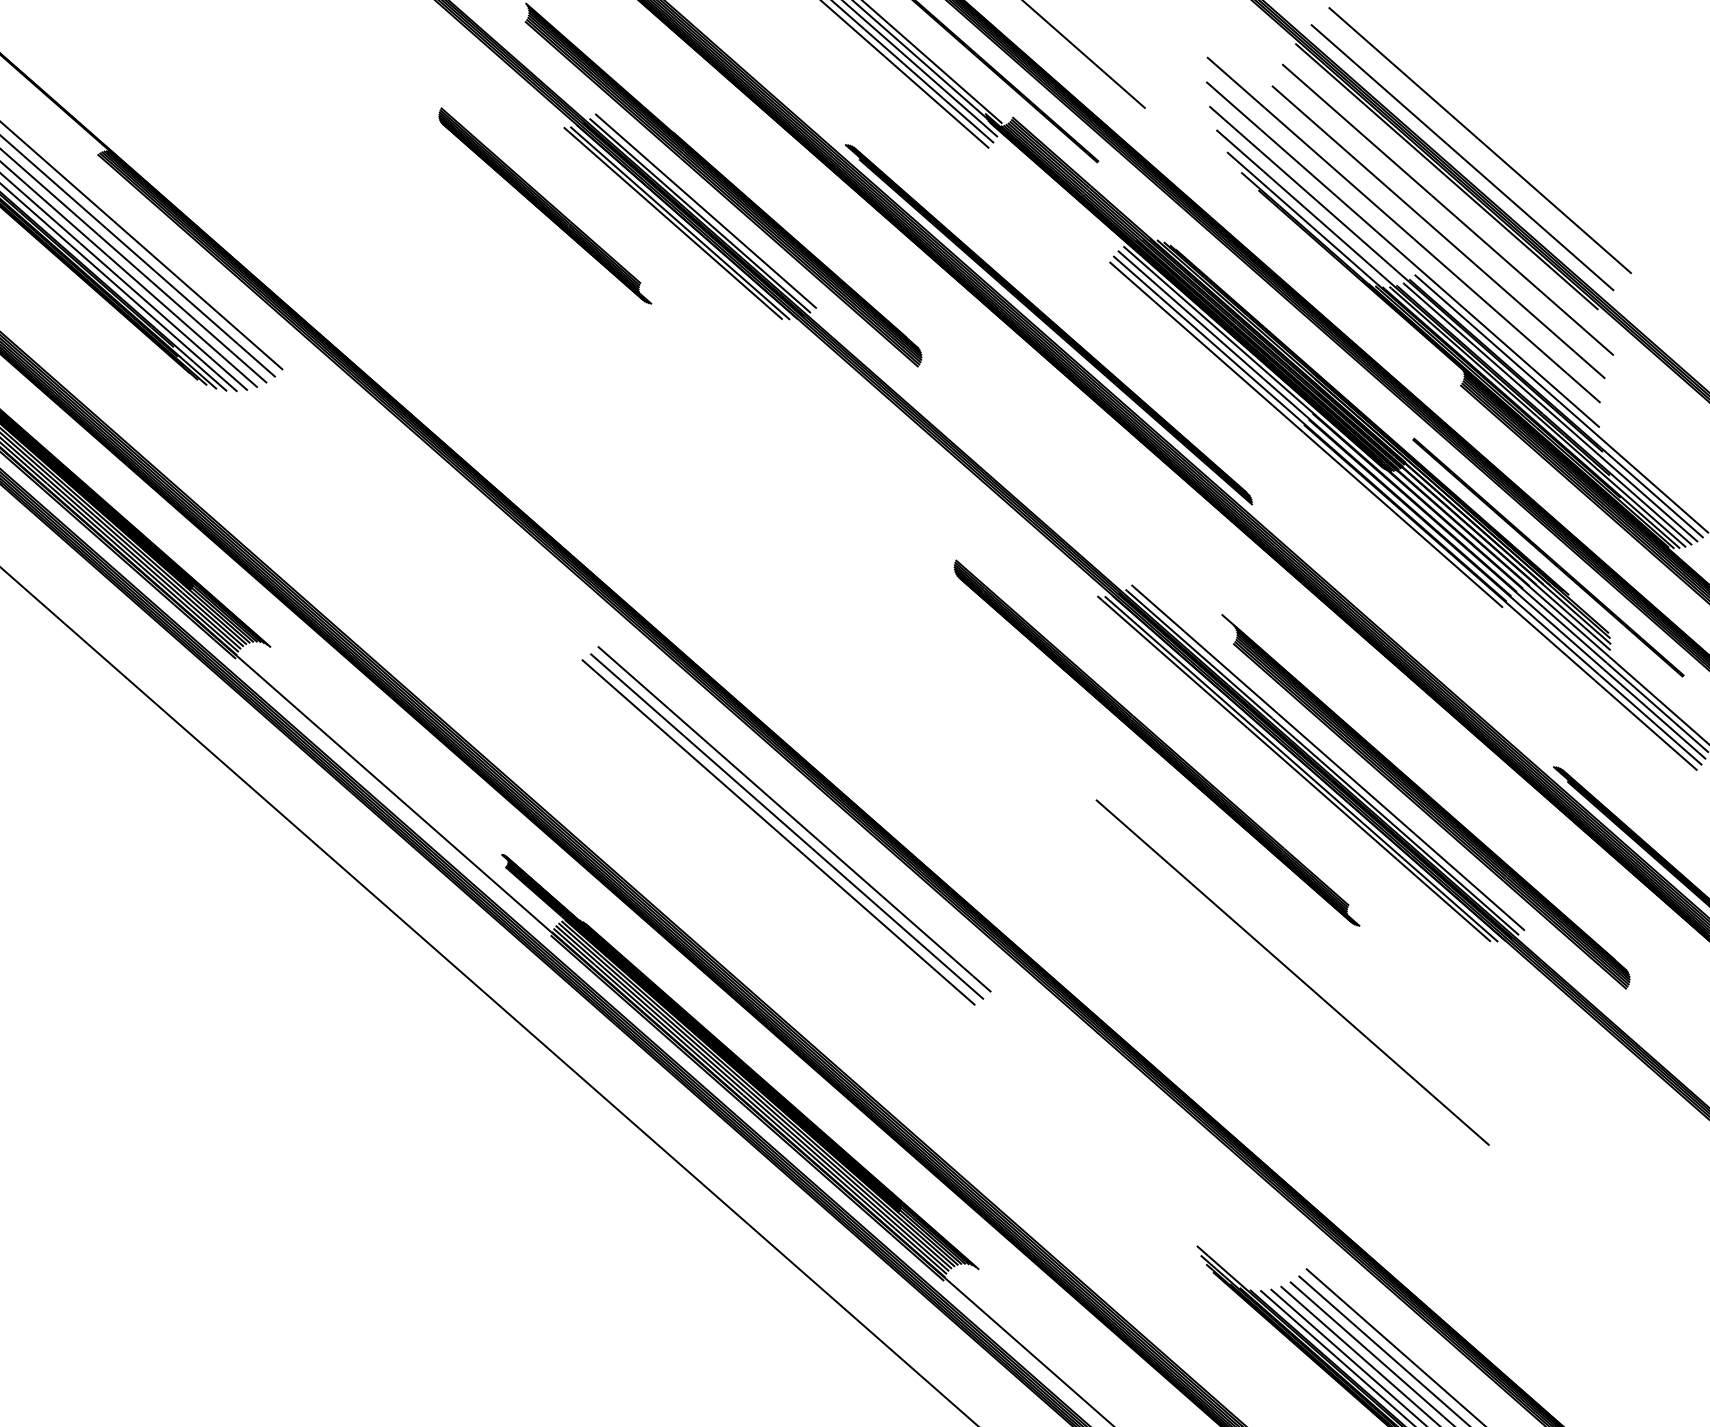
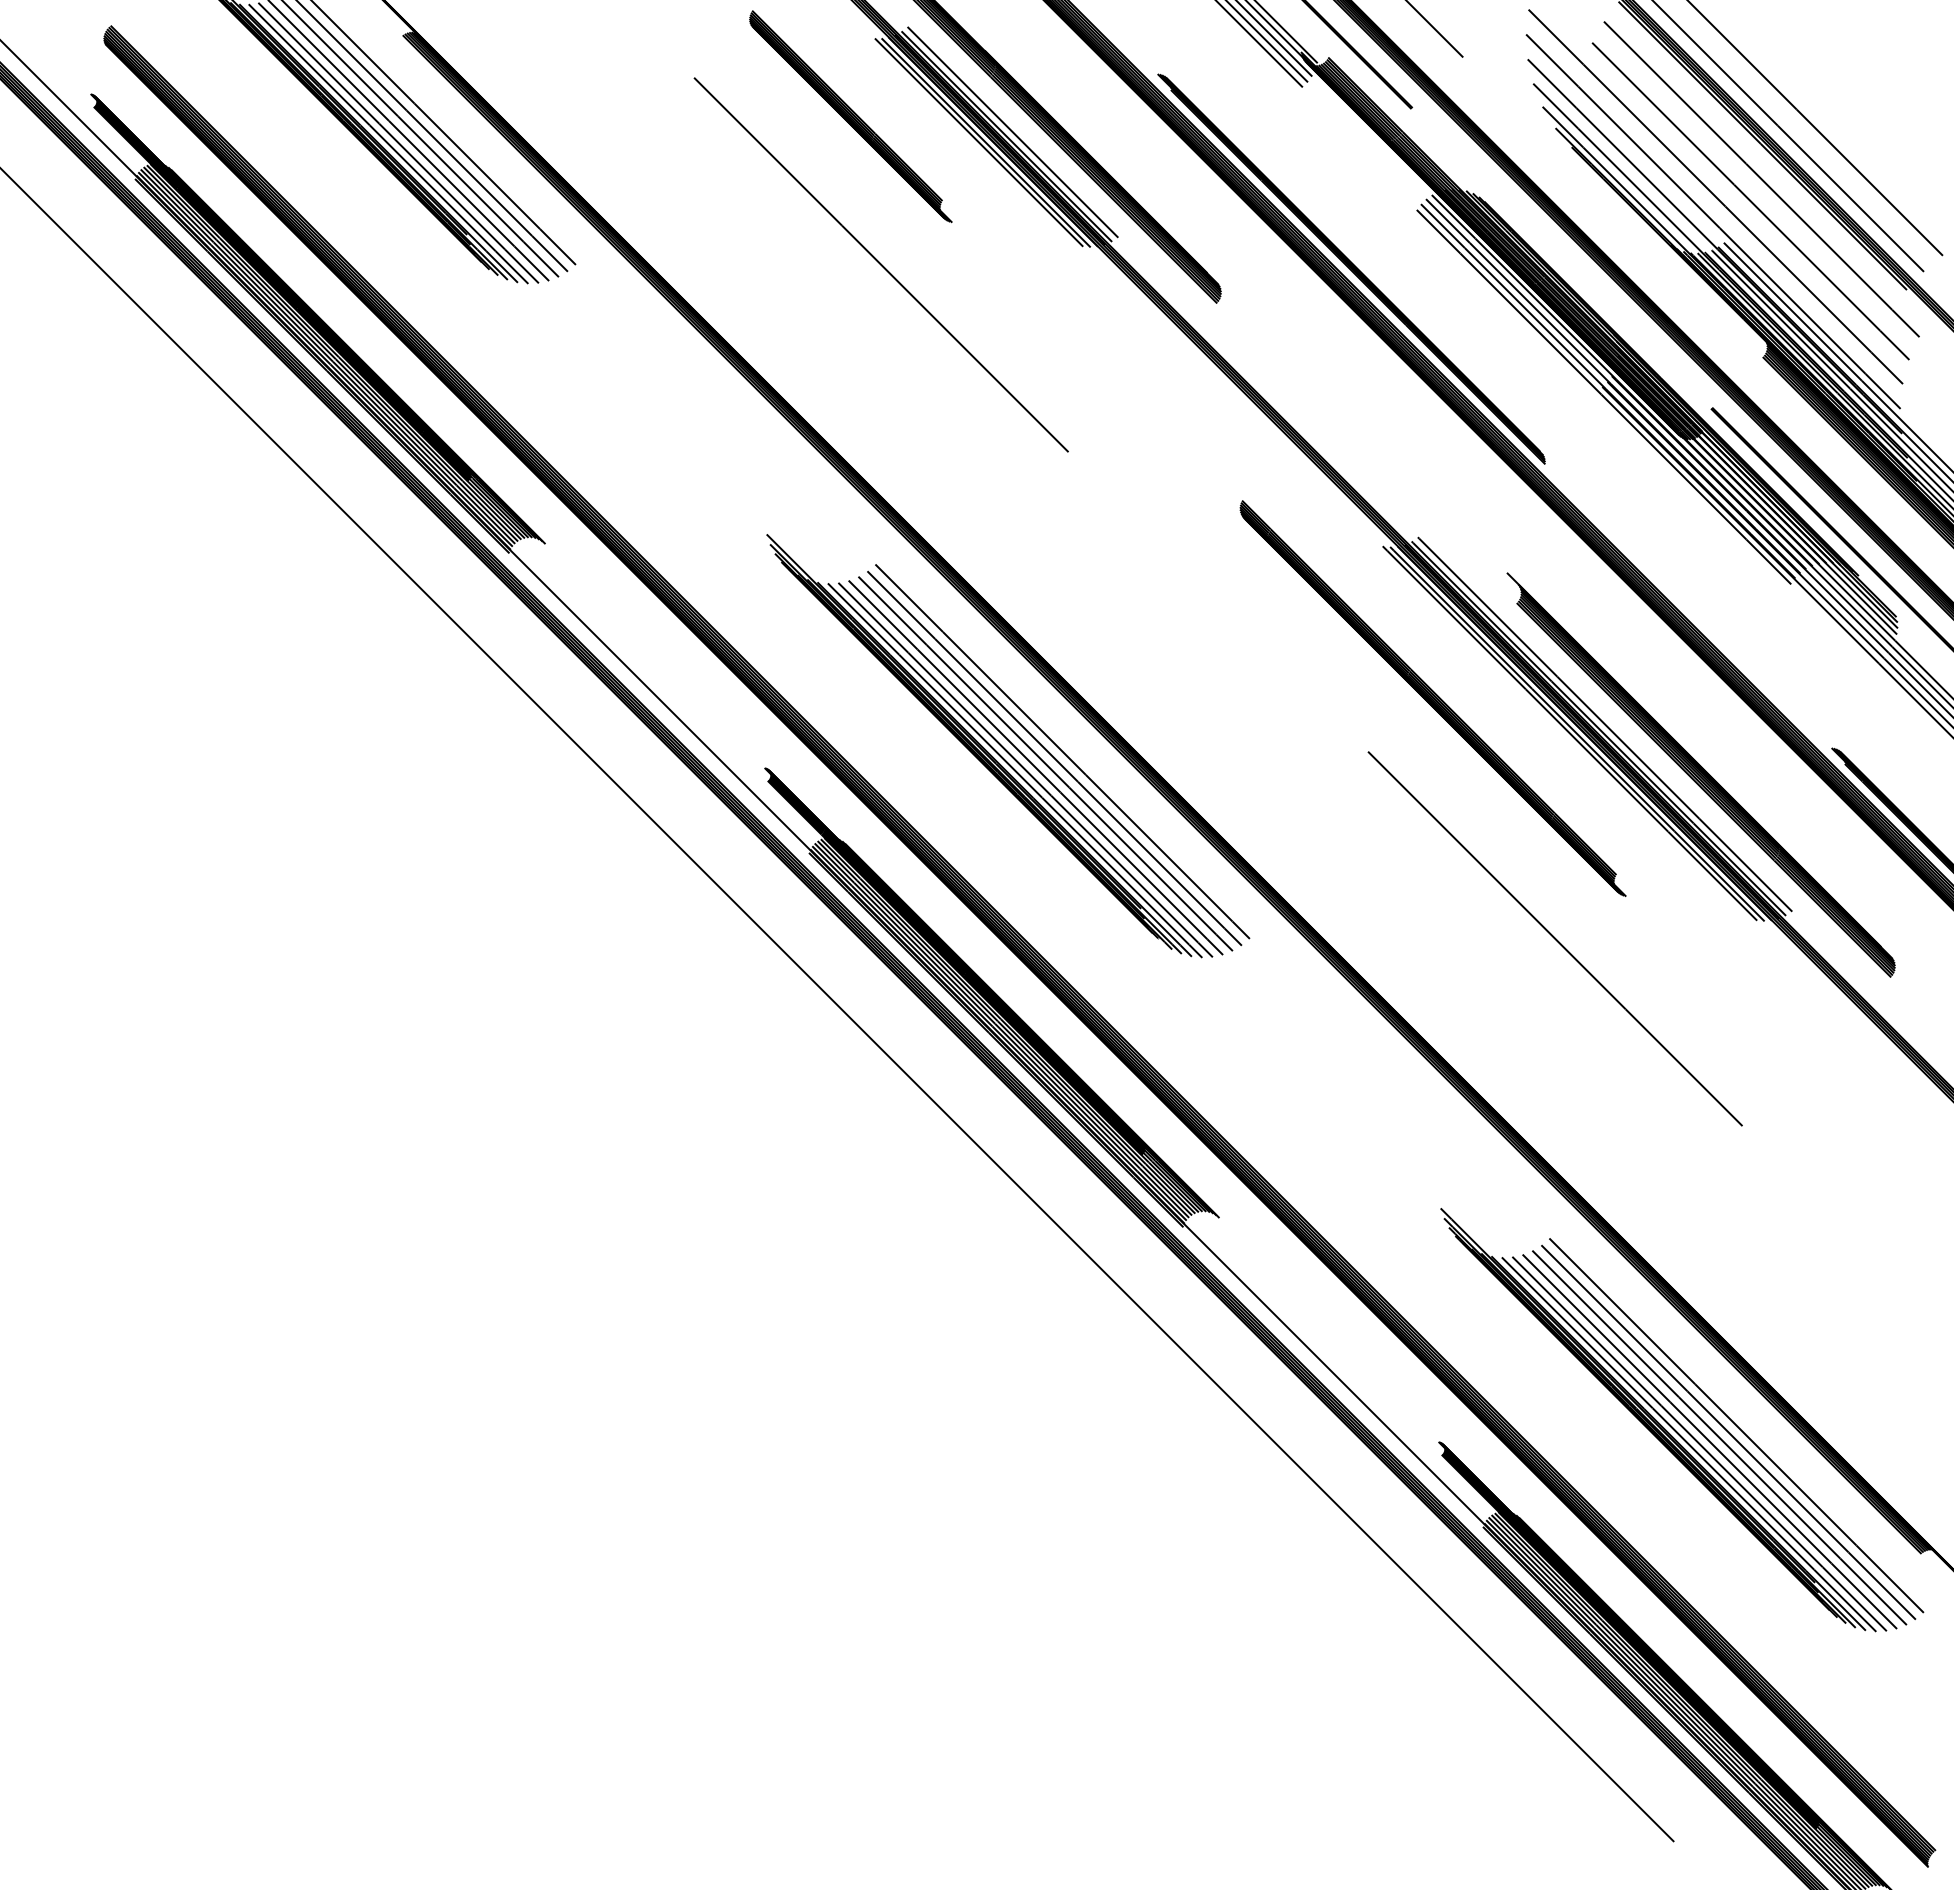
line: (583, 350) -> (880, 264), added
part: (726, 818) -> (994, 746), added

